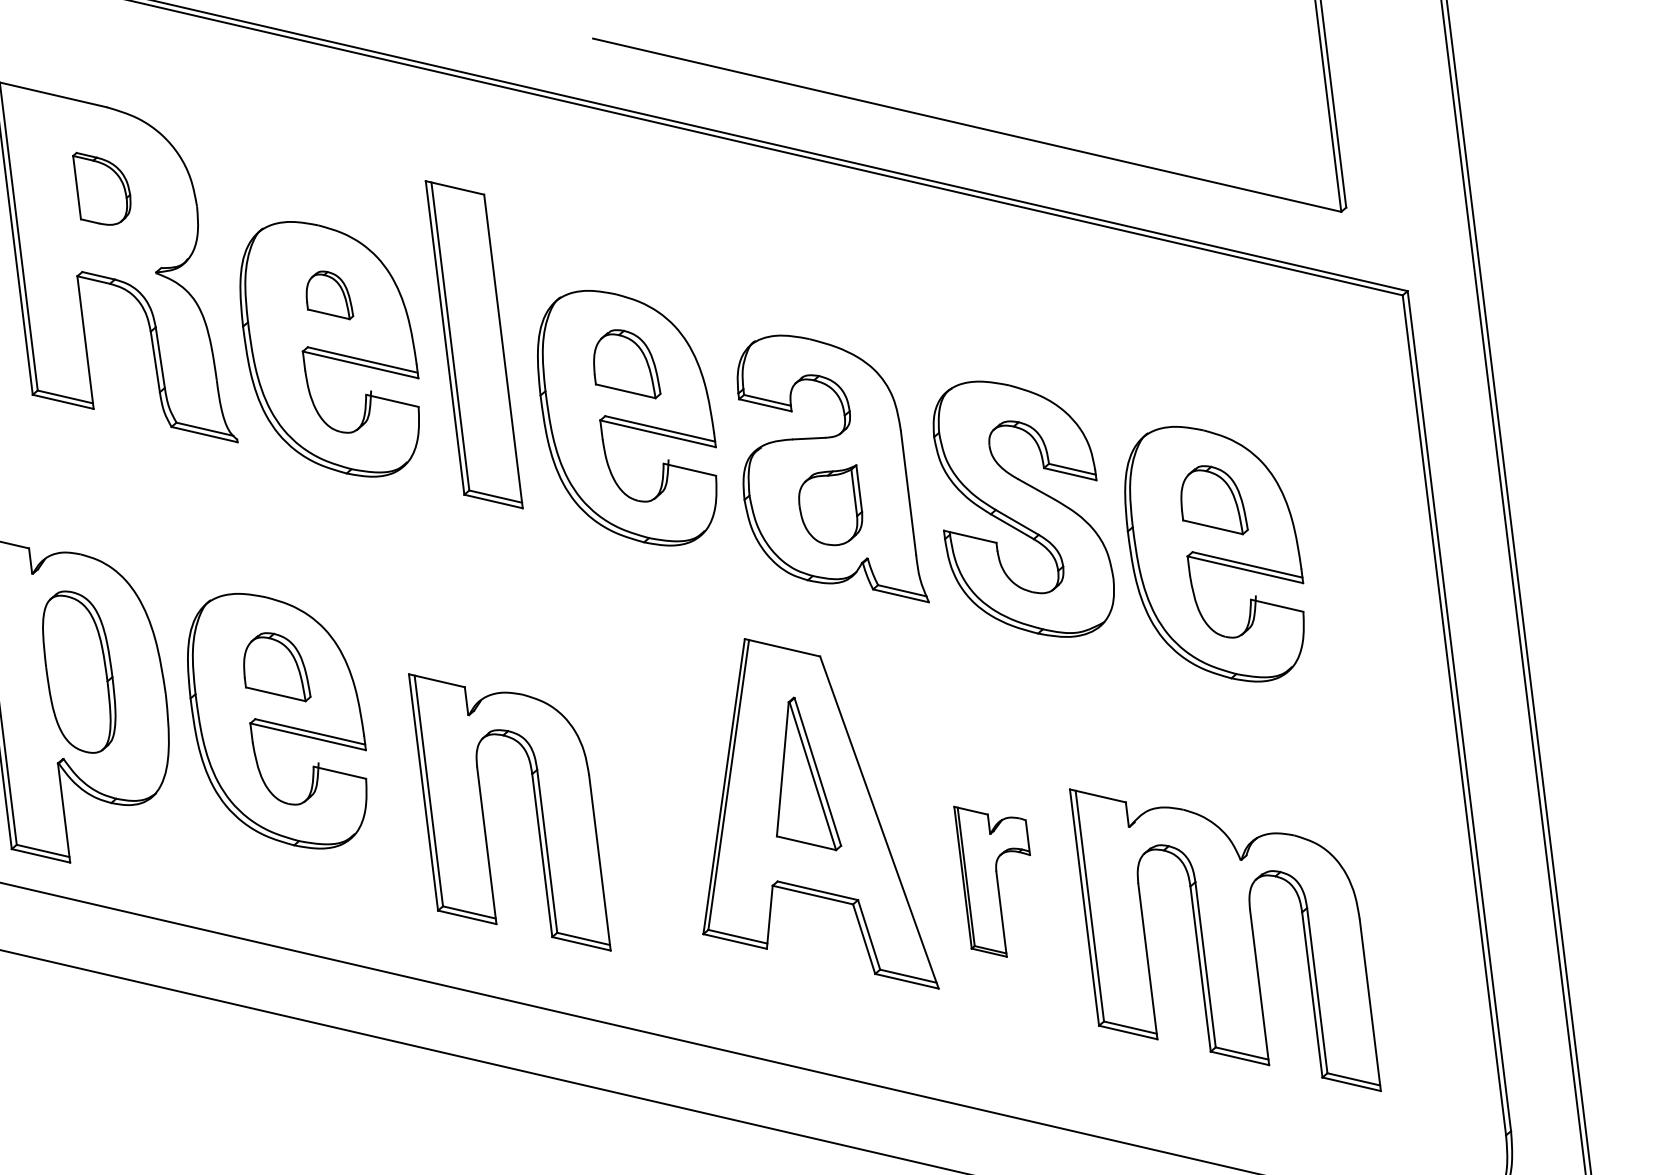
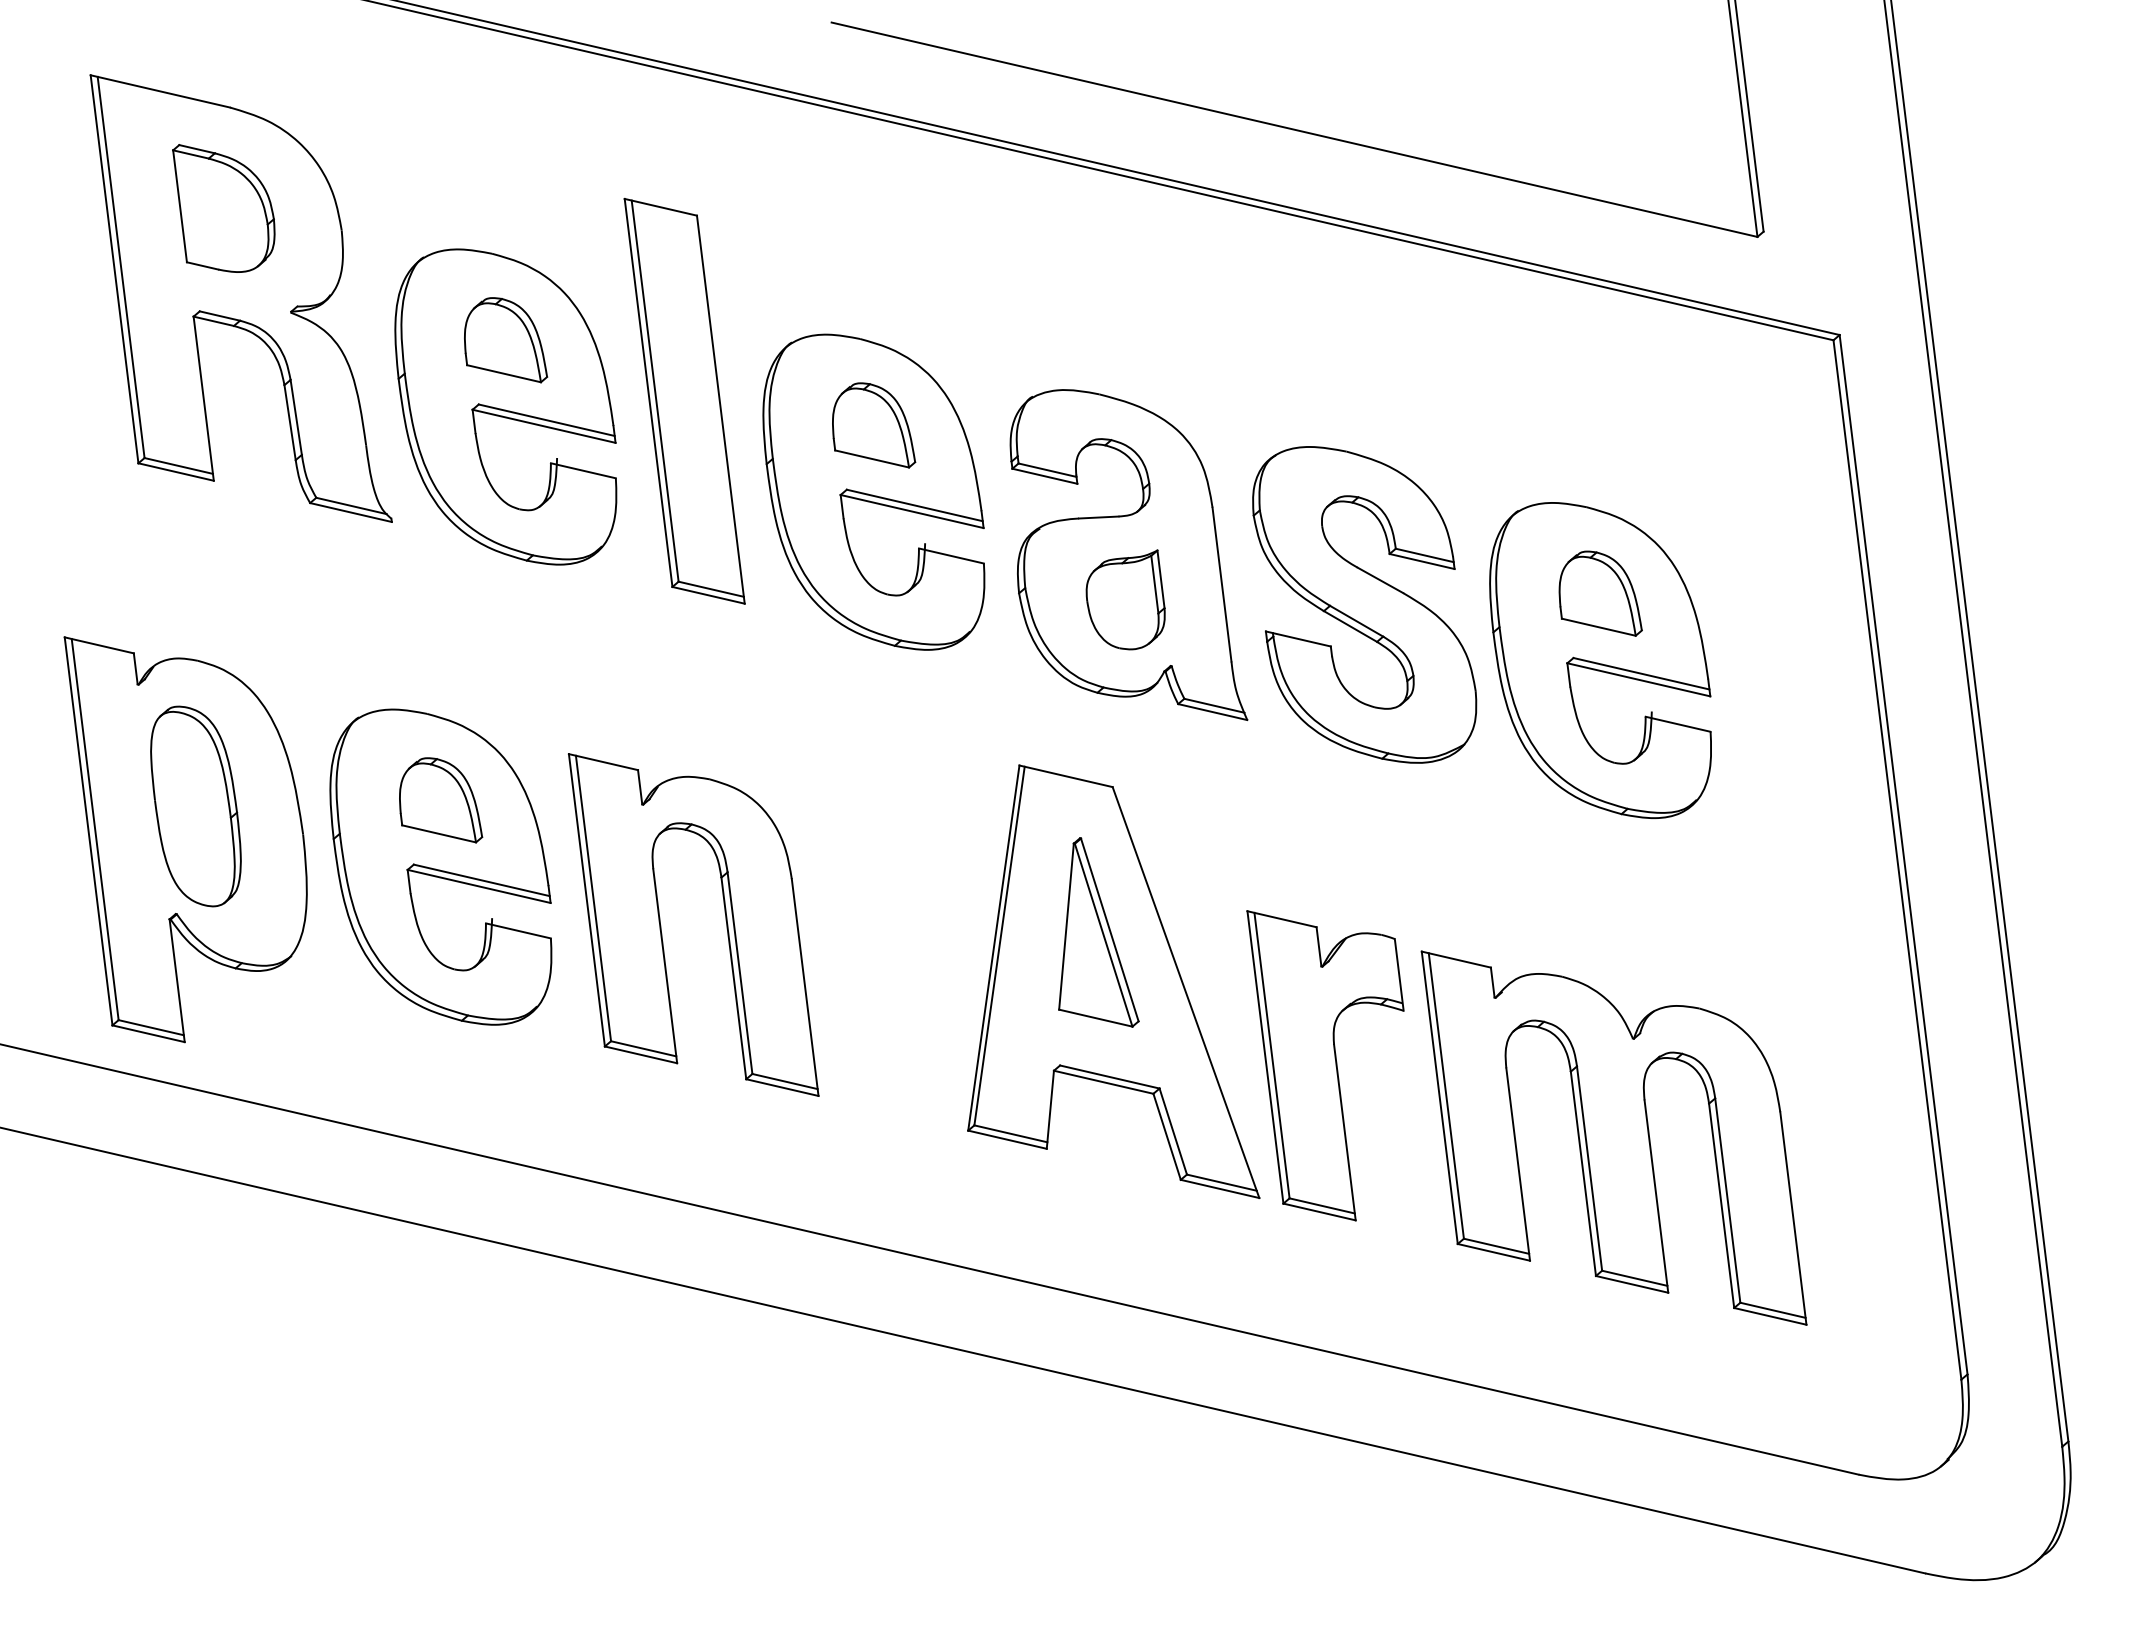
part: (101, 188) -> (223, 208), size x1.43
part: (330, 295) -> (506, 340), size x1.43
part: (483, 812) -> (661, 925), moved
part: (992, 881) -> (1325, 1065), size x1.67

